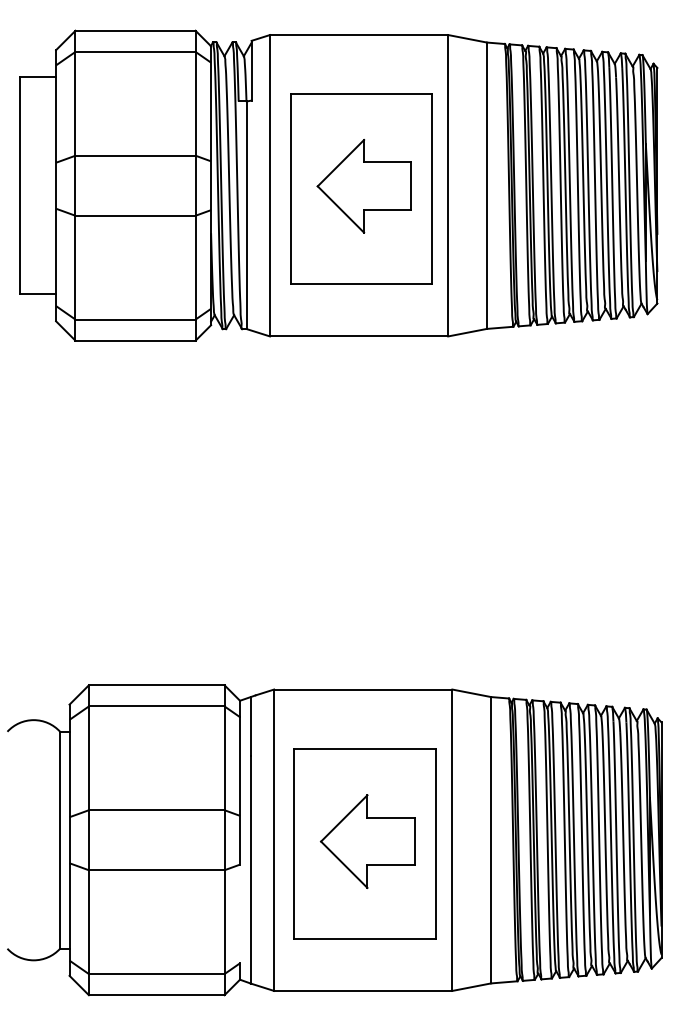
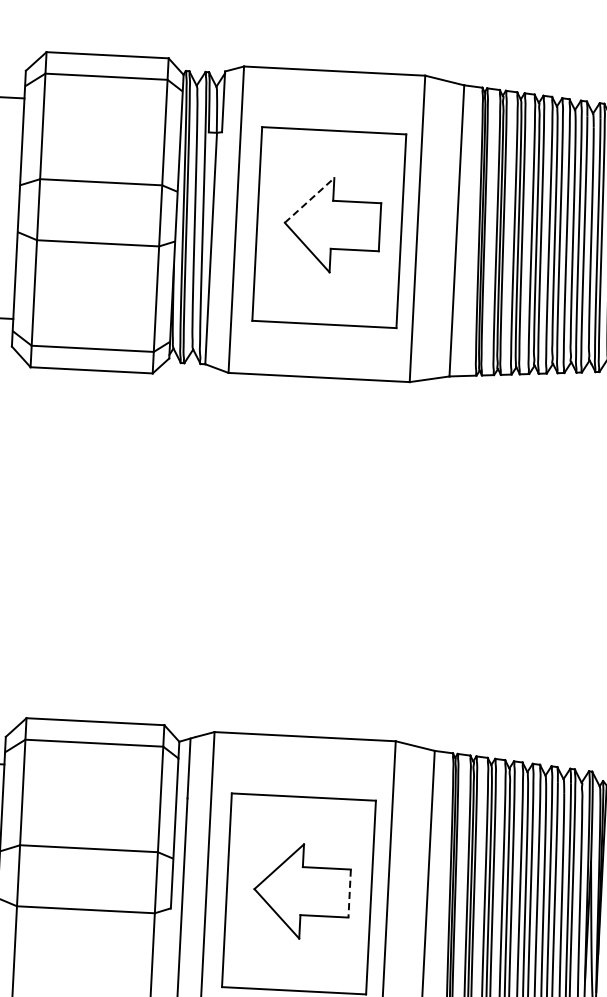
line: (340, 163) -> (309, 200), solid -> dashed
line: (414, 841) -> (349, 893), solid -> dashed

